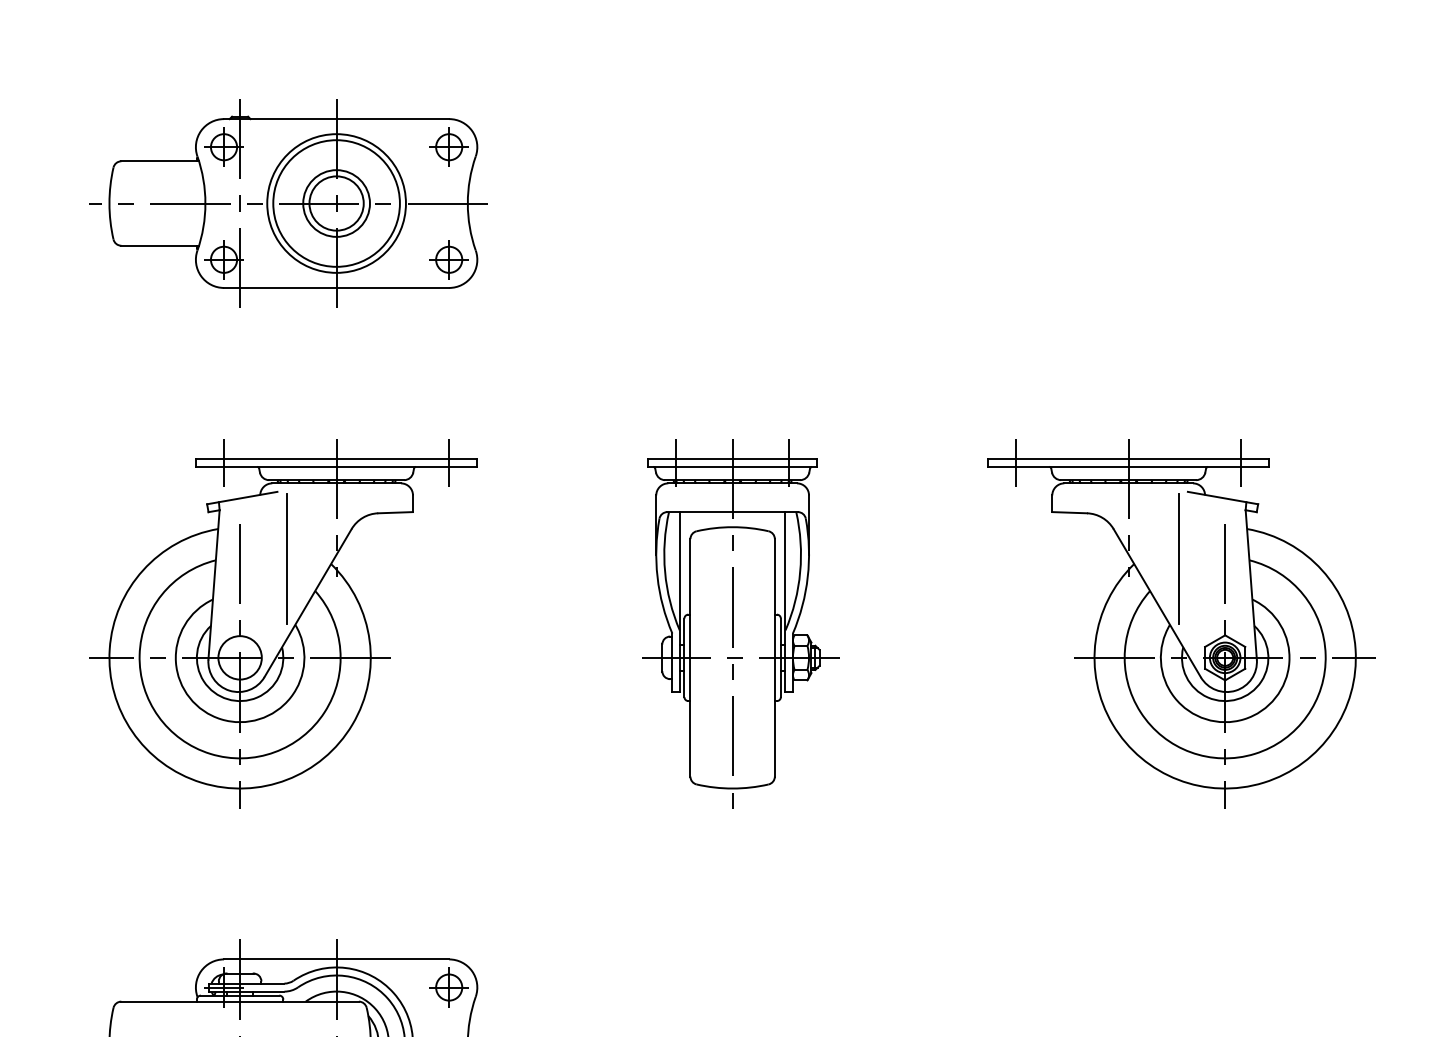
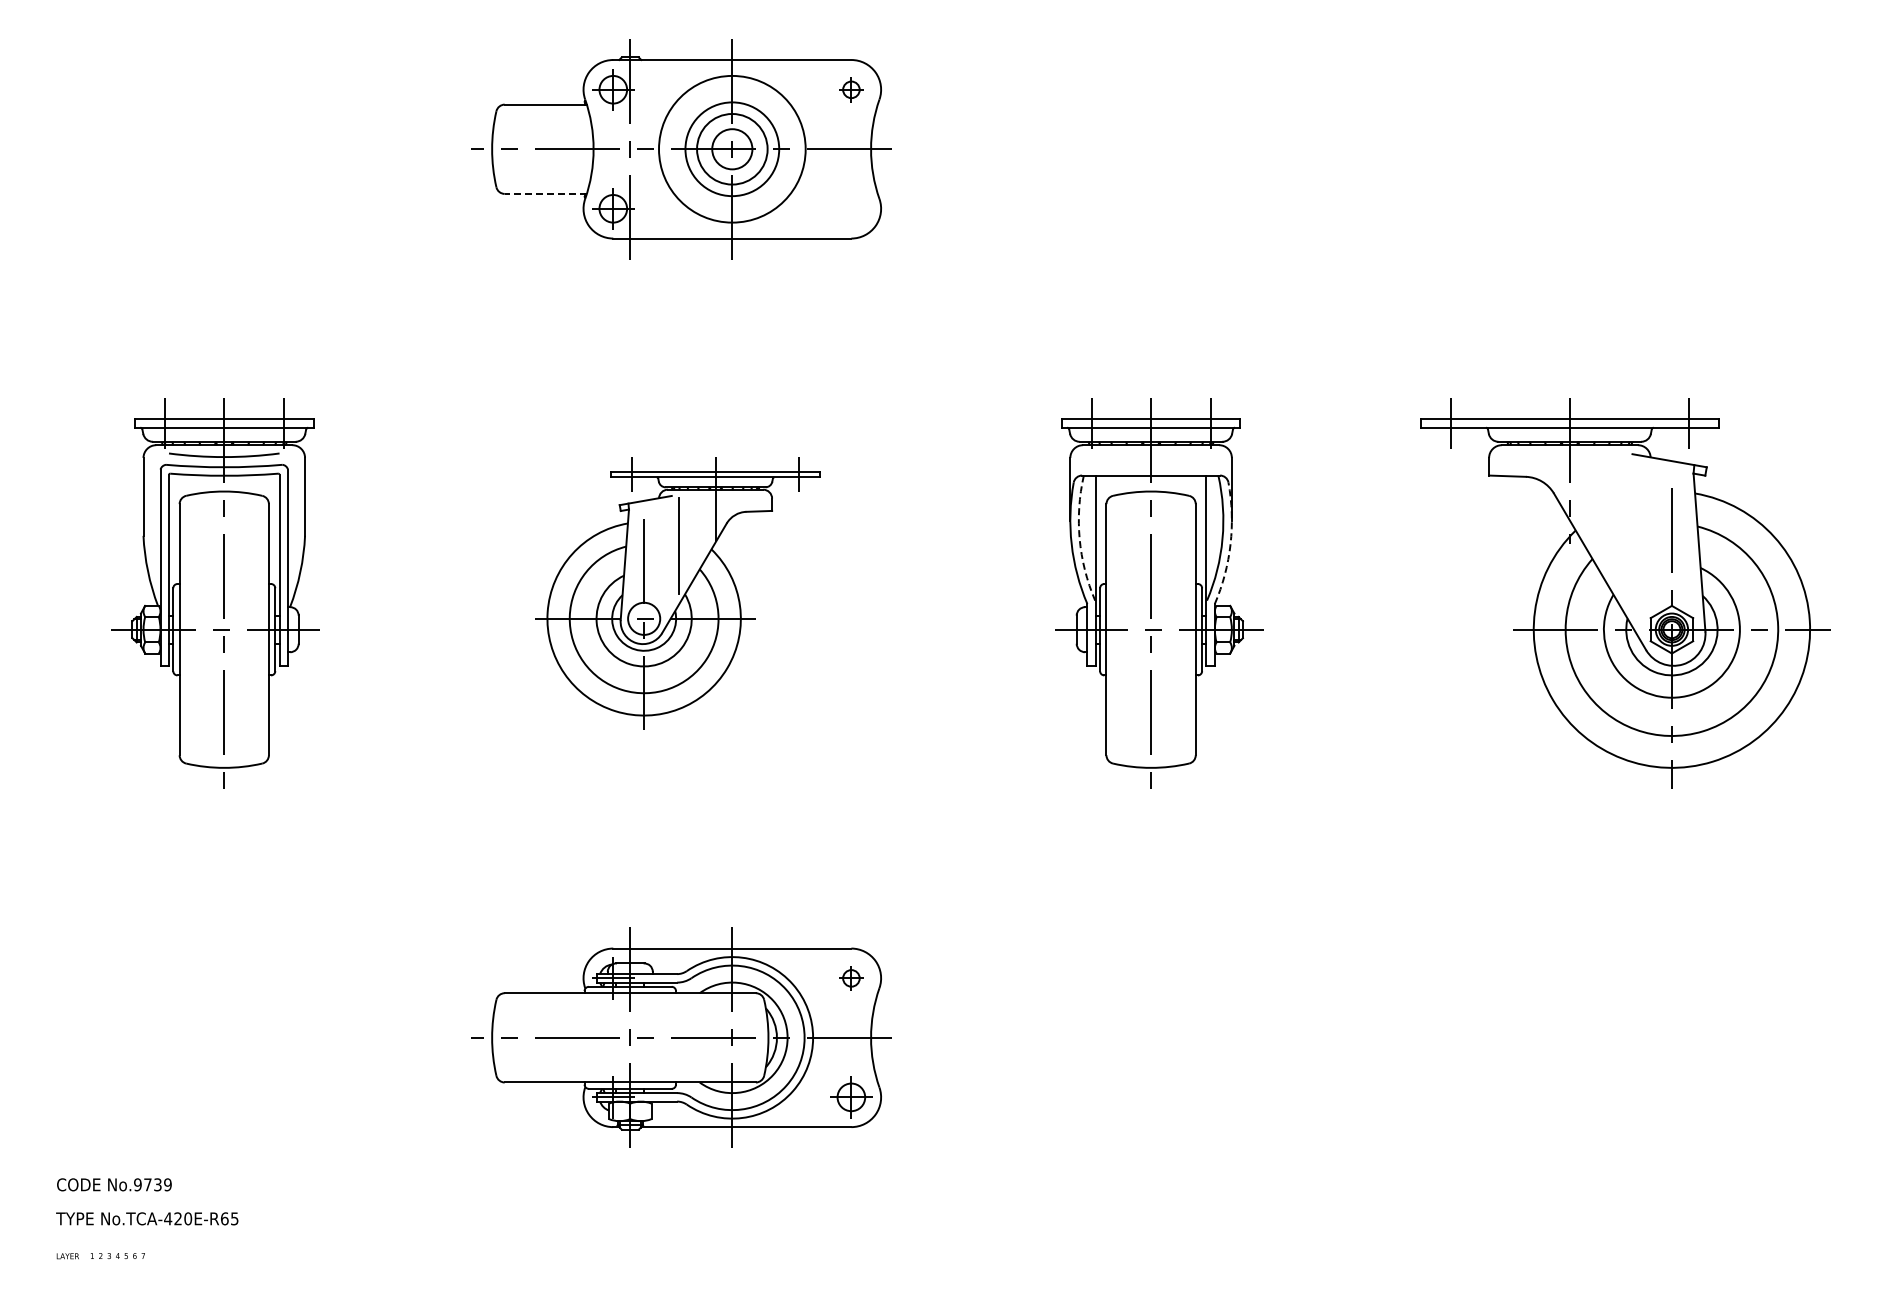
part: (449, 146) -> (851, 89), size x0.6
circle: (336, 202) -> (732, 148), size x0.7
circle: (336, 203) -> (732, 149), size x0.7
line: (159, 245) -> (545, 193), solid -> dashed
part: (449, 259) -> (851, 208), removed
line: (1178, 559) -> (1622, 525), removed
arc: (664, 572) -> (1079, 539), solid -> dashed
arc: (807, 577) -> (1230, 544), solid -> dashed
part: (283, 623) -> (676, 593), size x0.7
part: (449, 987) -> (851, 978), size x0.6

